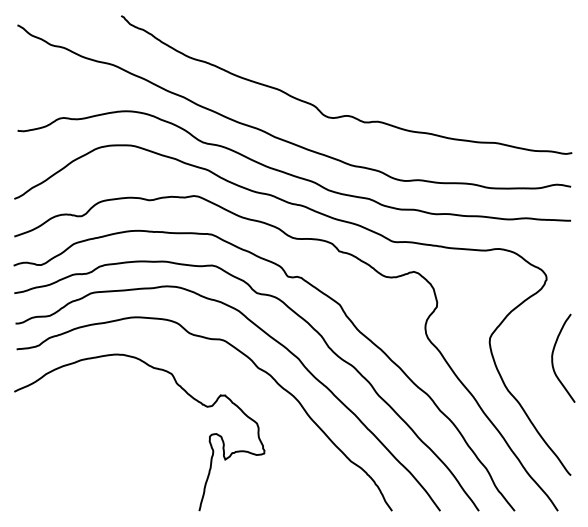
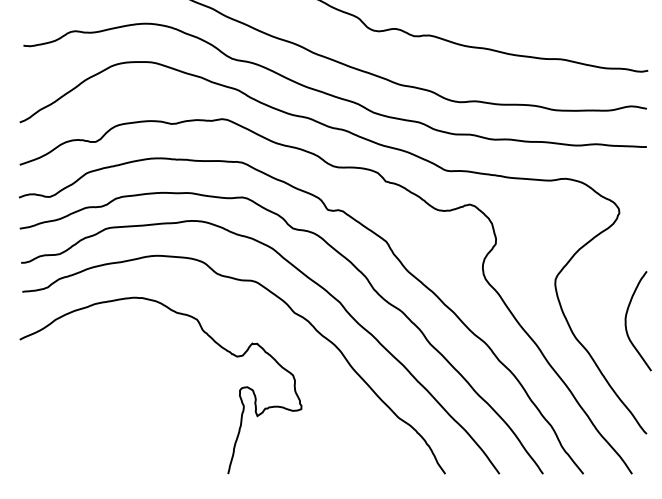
curve: (553, 357) -> (627, 320), moved

